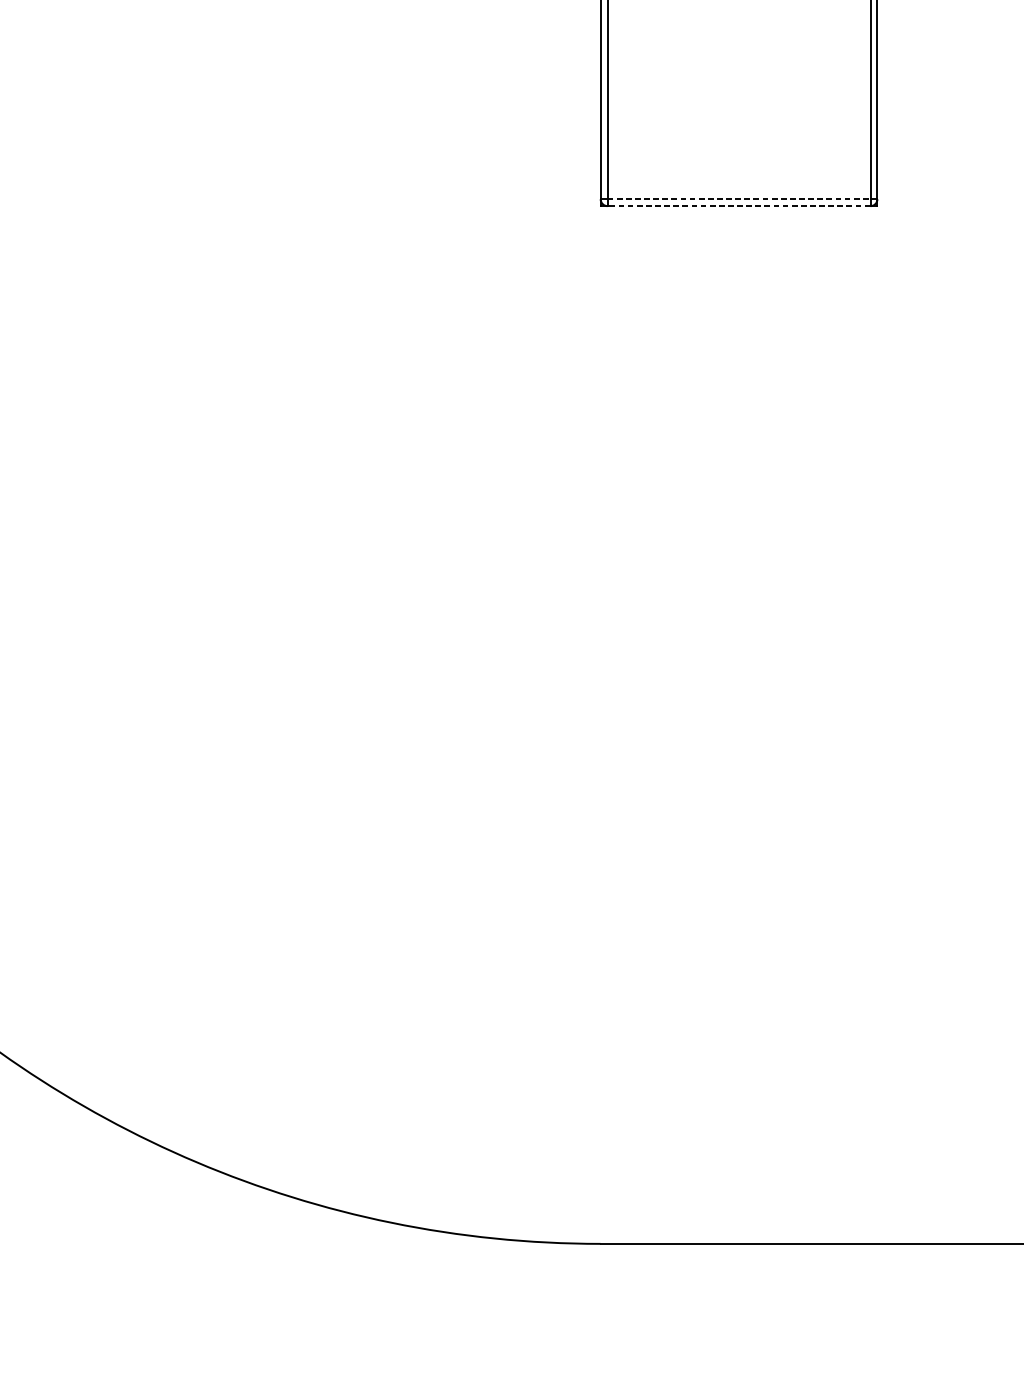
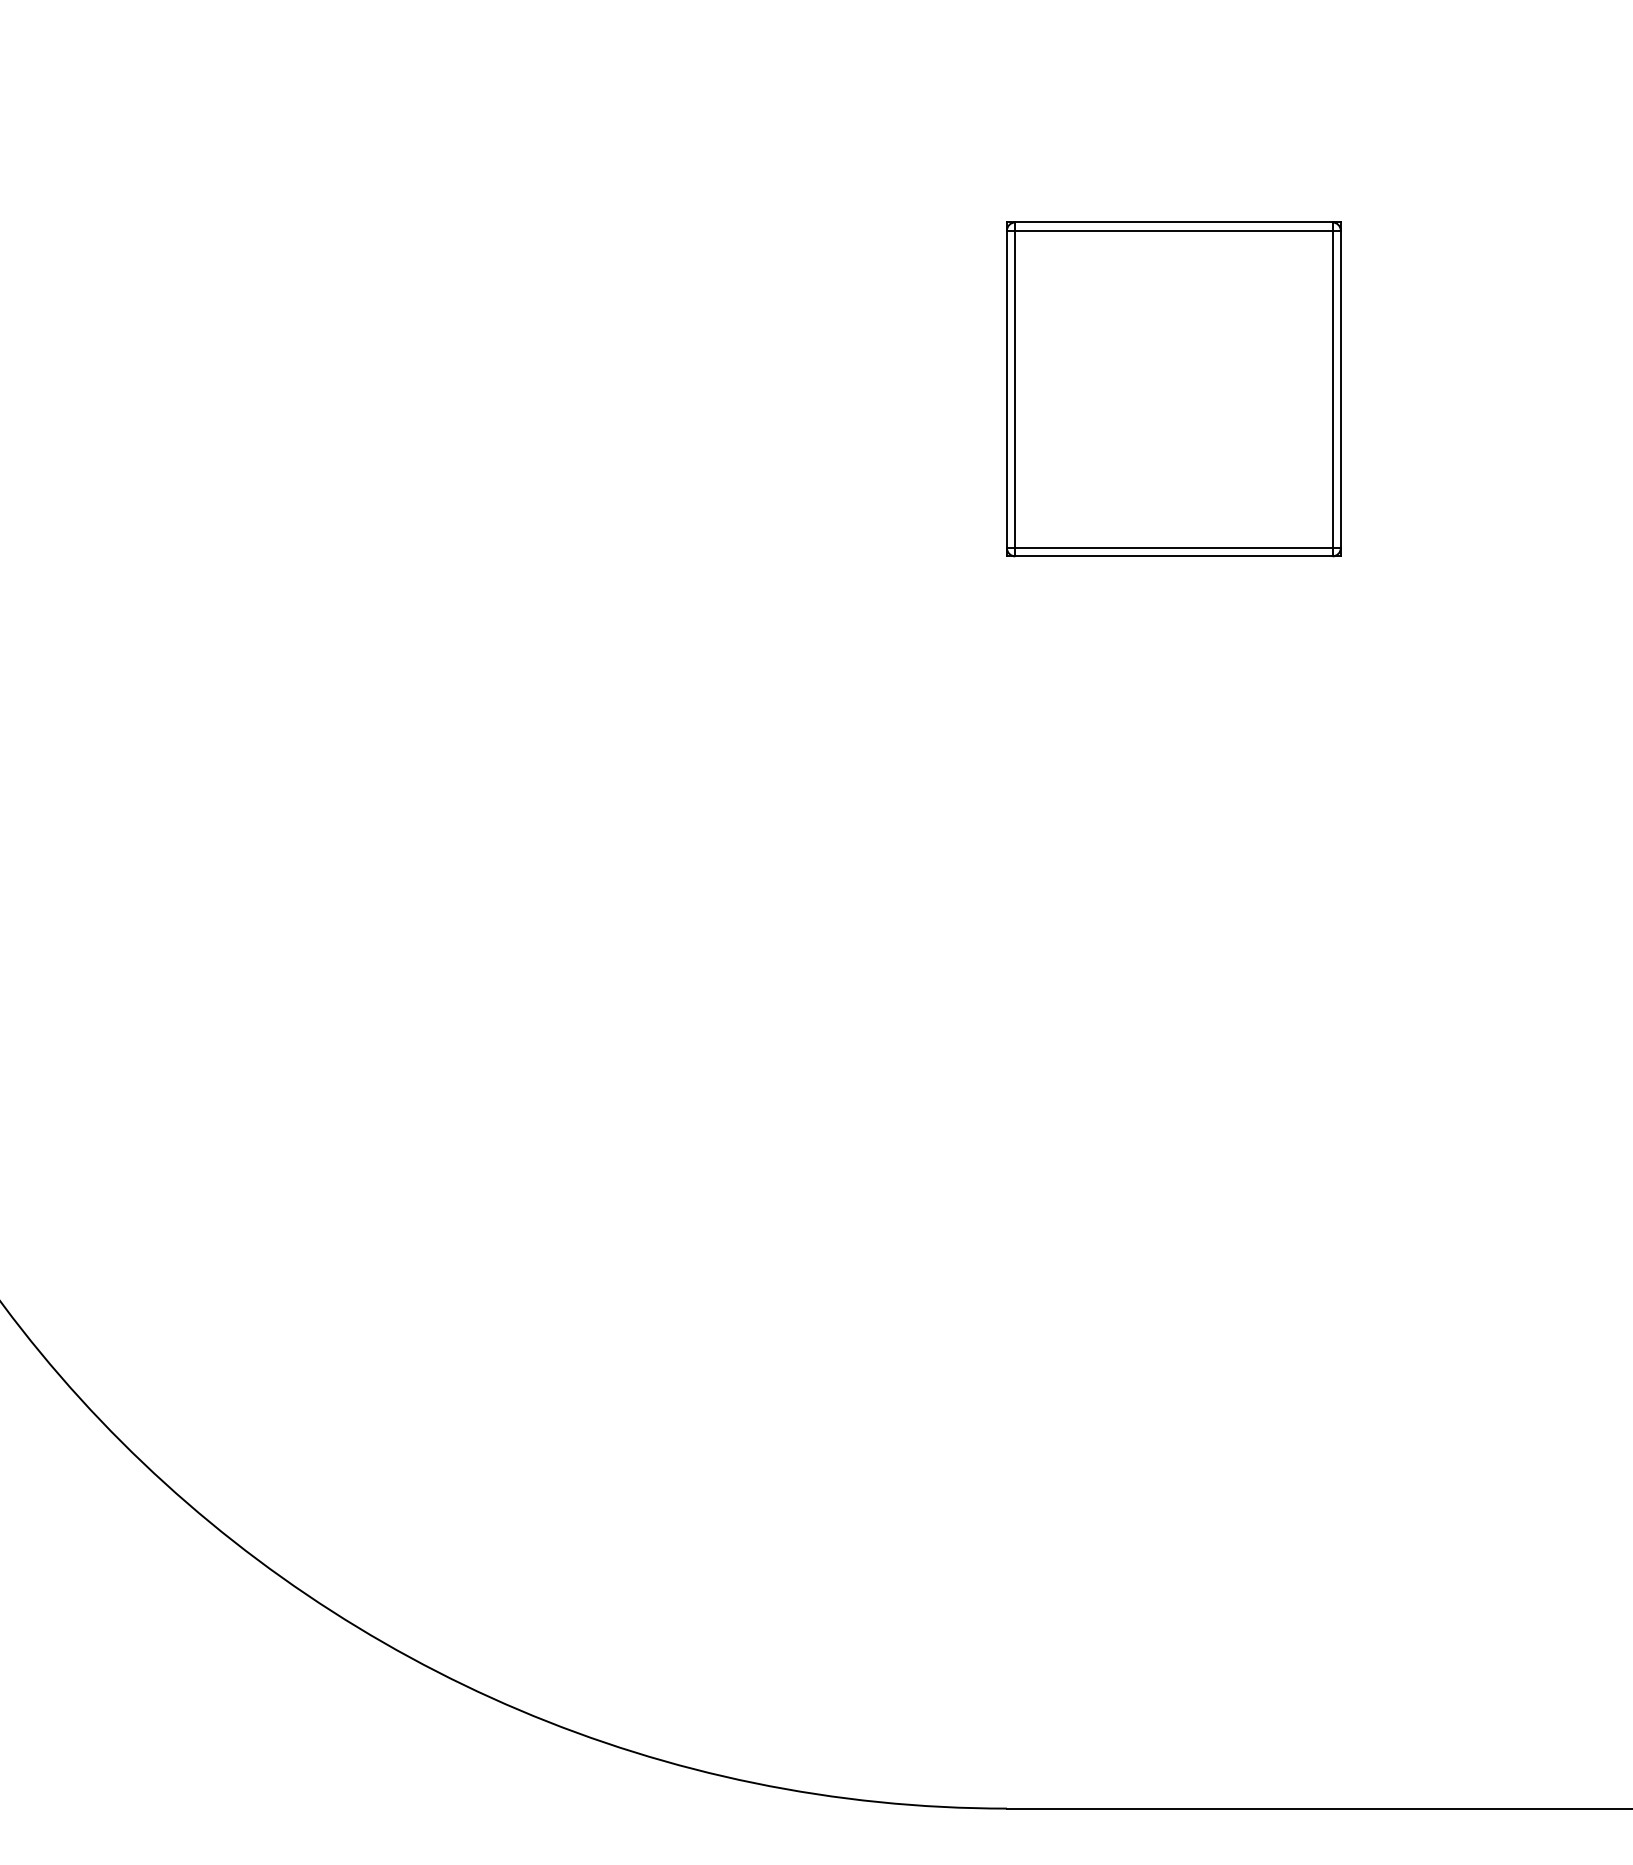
line: (738, 199) -> (1173, 548), dashed -> solid
line: (738, 206) -> (1173, 556), dashed -> solid

